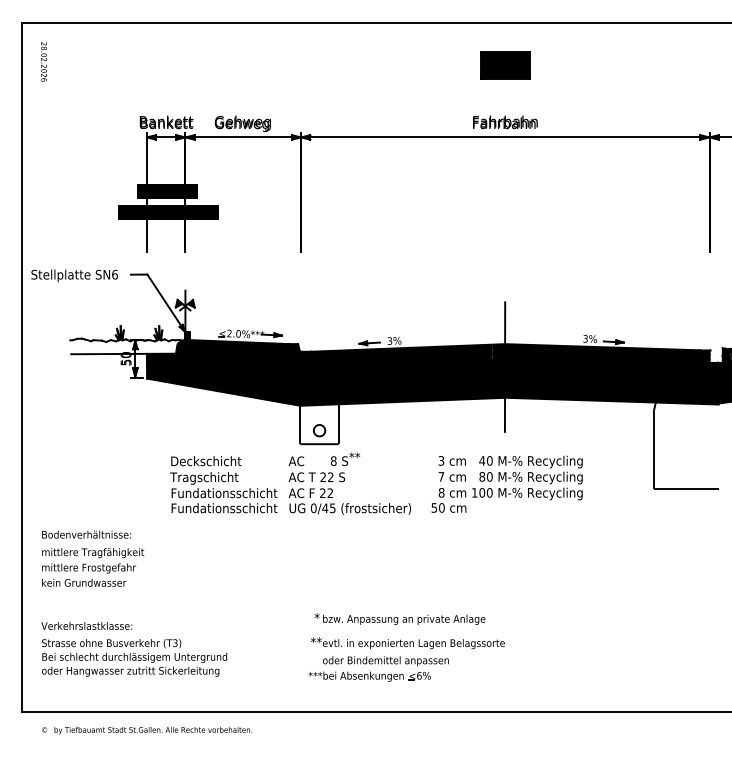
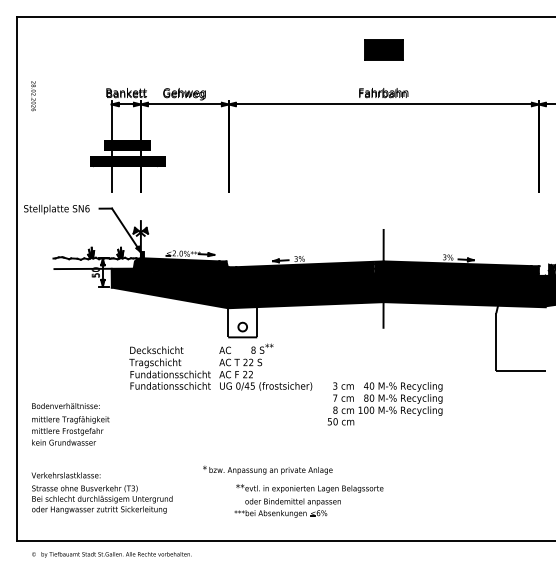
text: (43, 62) -> (33, 96), moved
text: (506, 483) -> (384, 403), moved
text: (399, 618) -> (267, 469), moved

